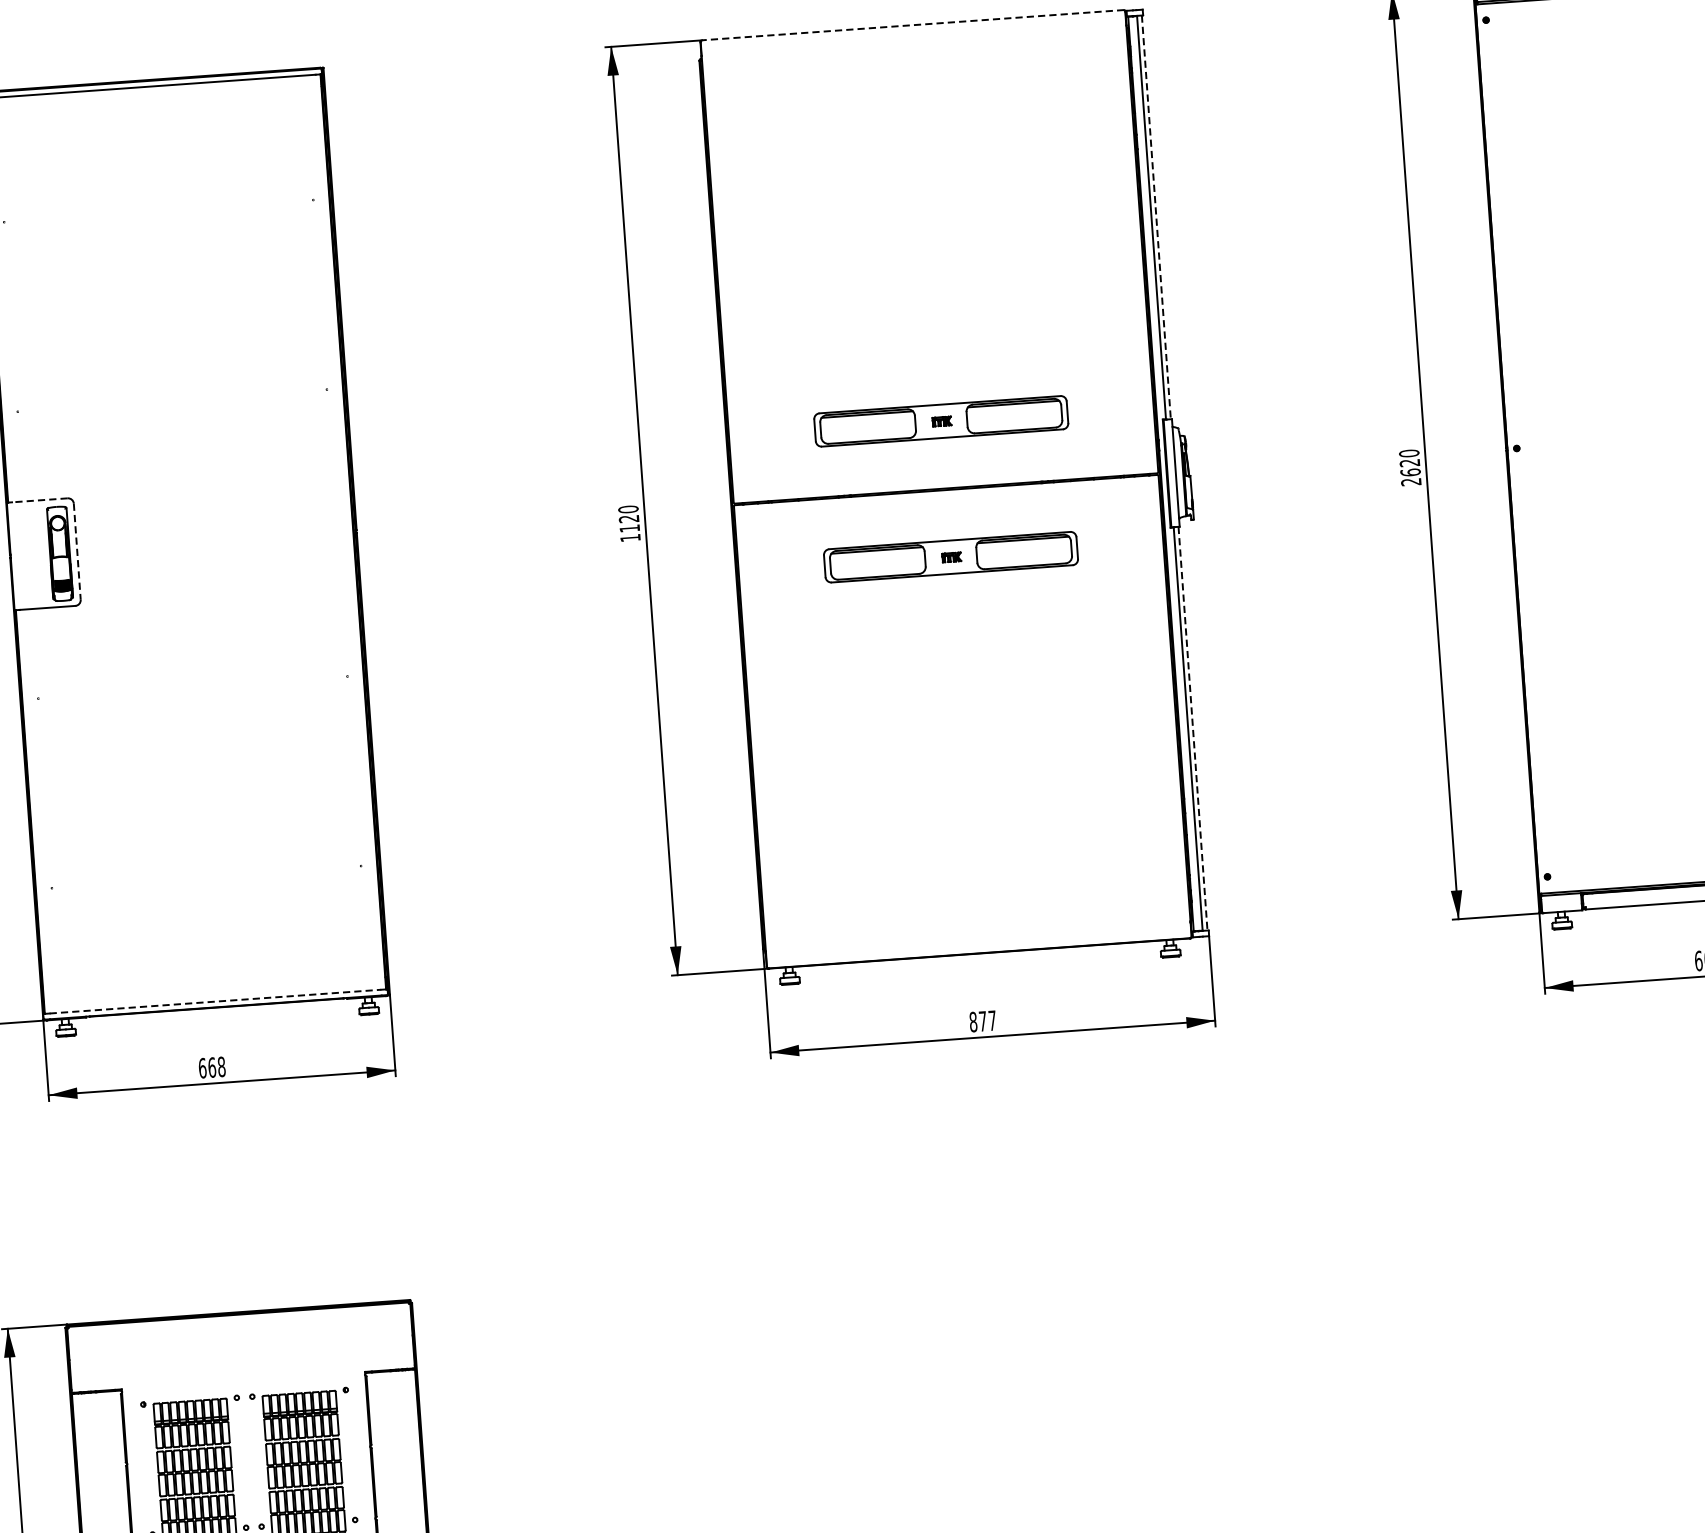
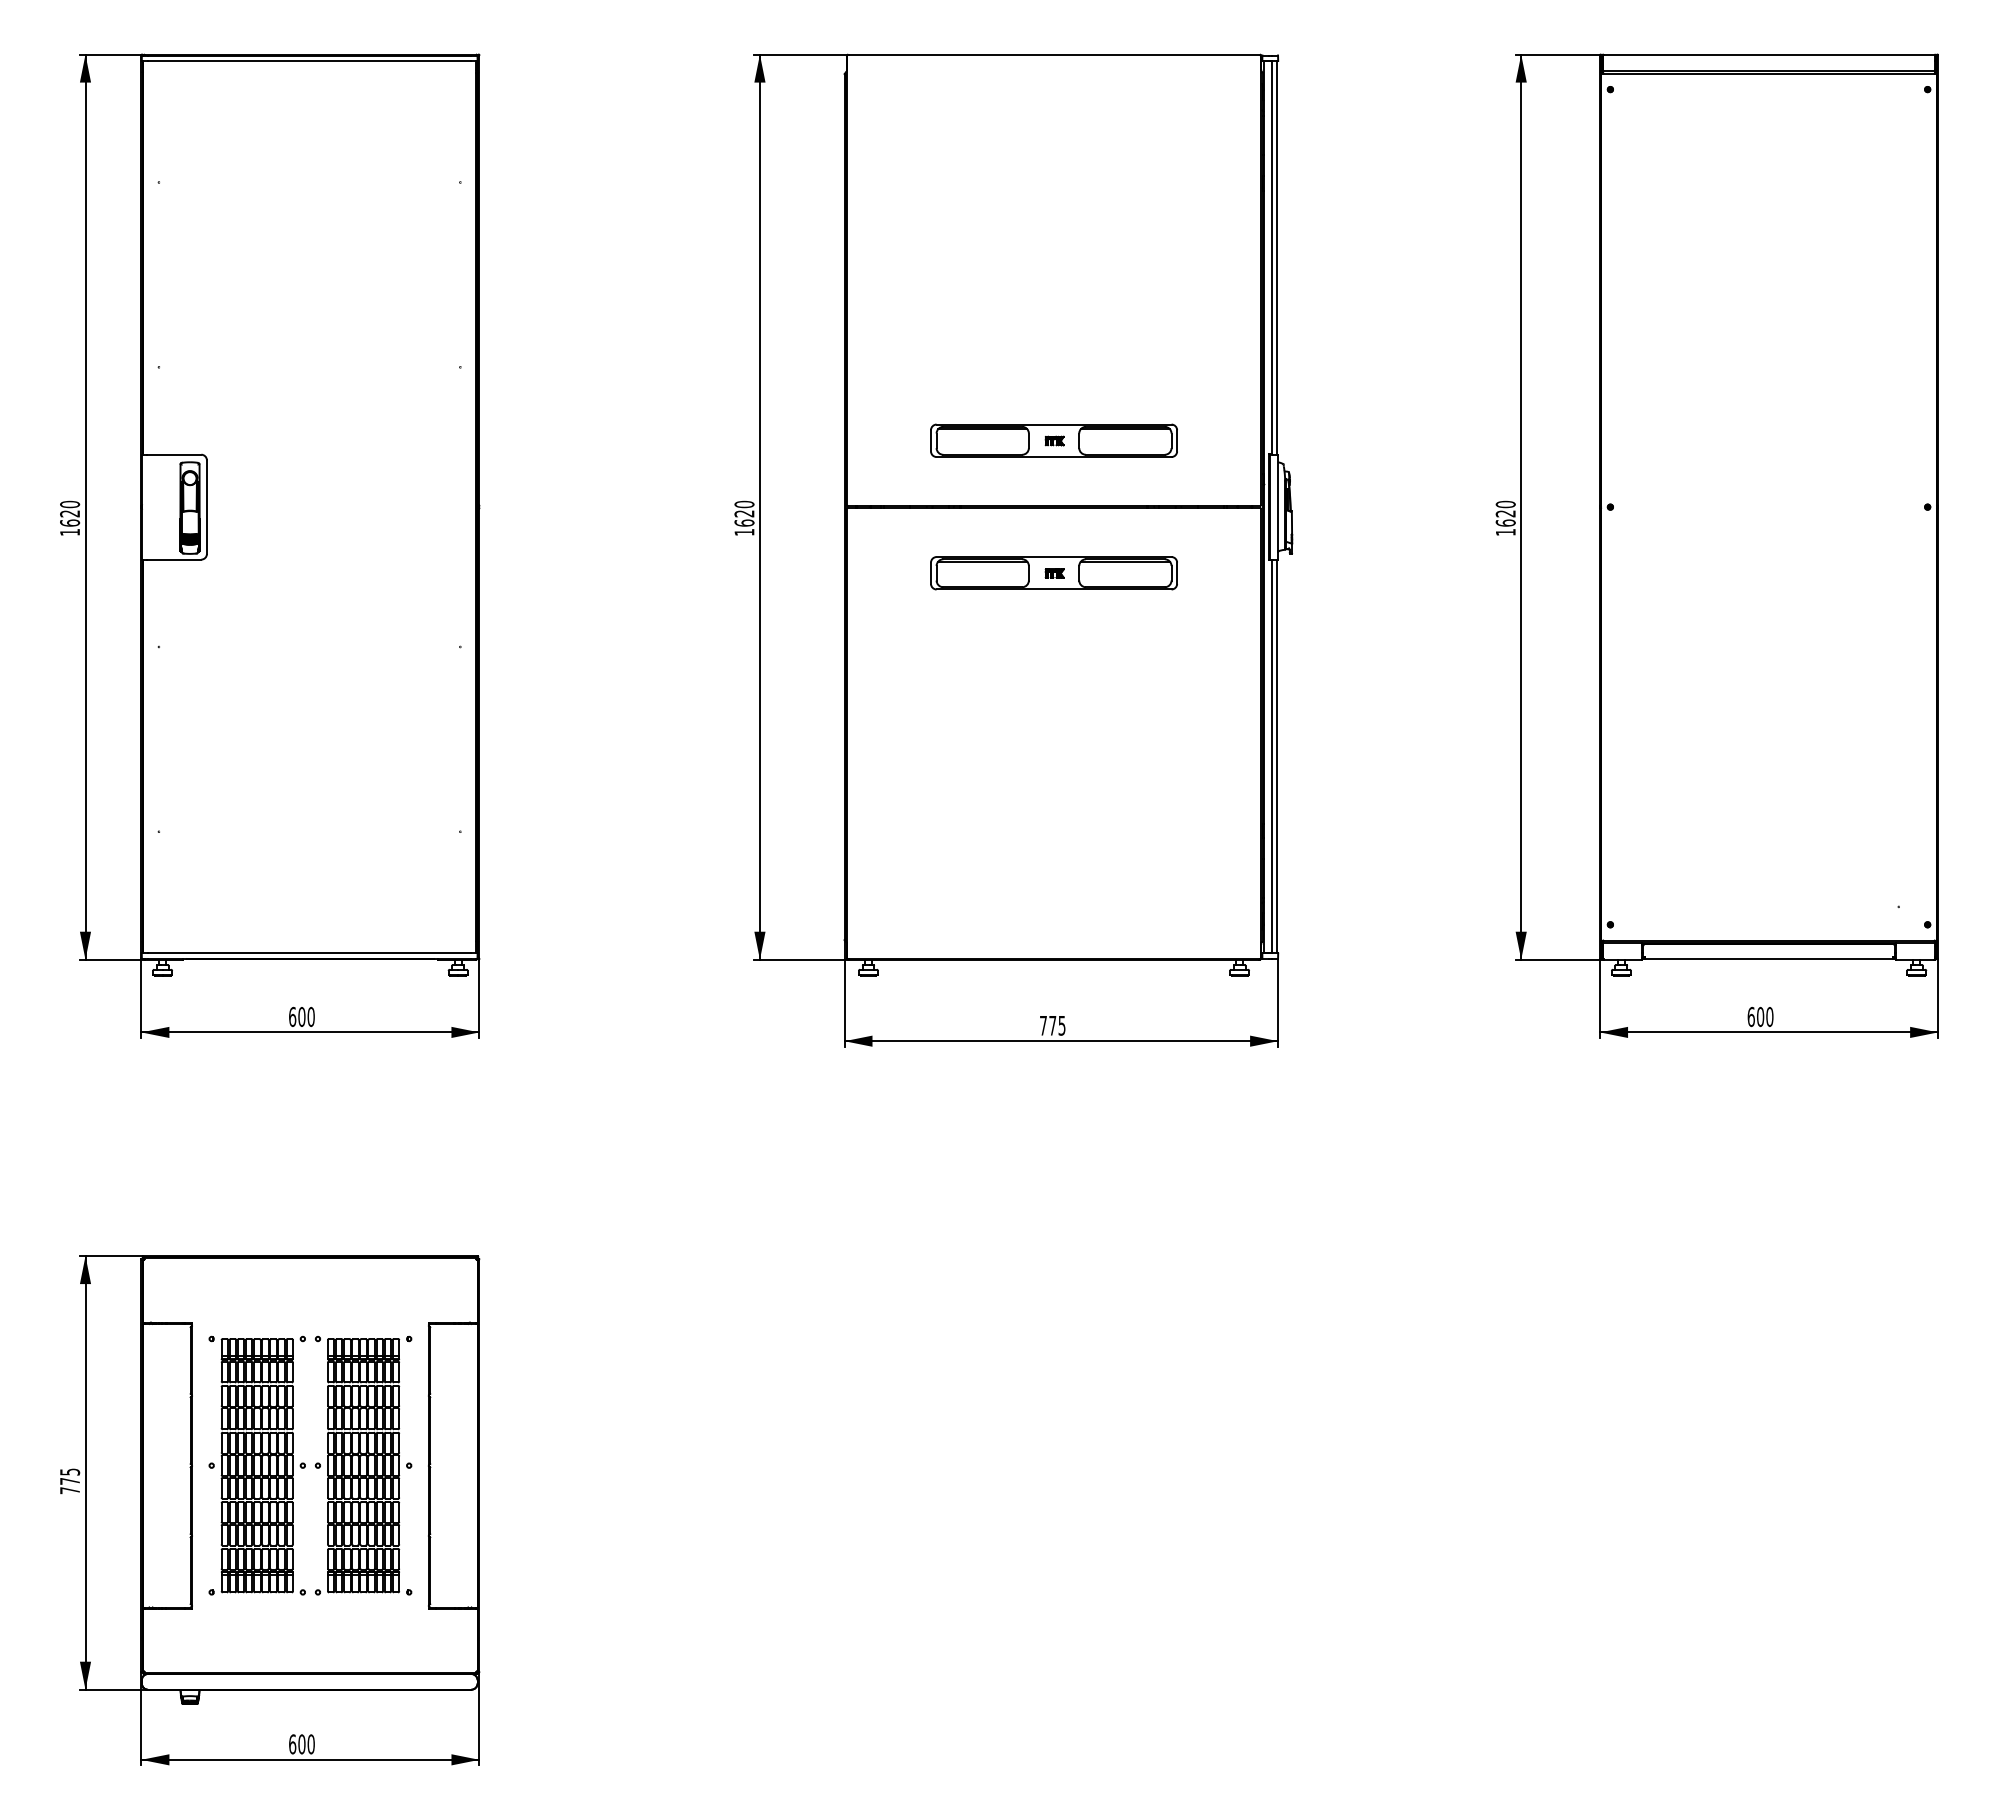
line: (913, 25) -> (1054, 54), dashed -> solid
line: (1155, 216) -> (1276, 257), dashed -> solid
text: (1411, 482) -> (1505, 532), 2620 -> 1620
line: (39, 500) -> (173, 454), dashed -> solid
text: (629, 527) -> (744, 522), 1120 -> 1620
line: (76, 552) -> (206, 507), dashed -> solid
line: (1192, 728) -> (1276, 756), dashed -> solid
line: (215, 1001) -> (309, 953), dashed -> solid
text: (982, 1021) -> (1052, 1025), 877 -> 775
text: (216, 1066) -> (306, 1016), 668 -> 600

